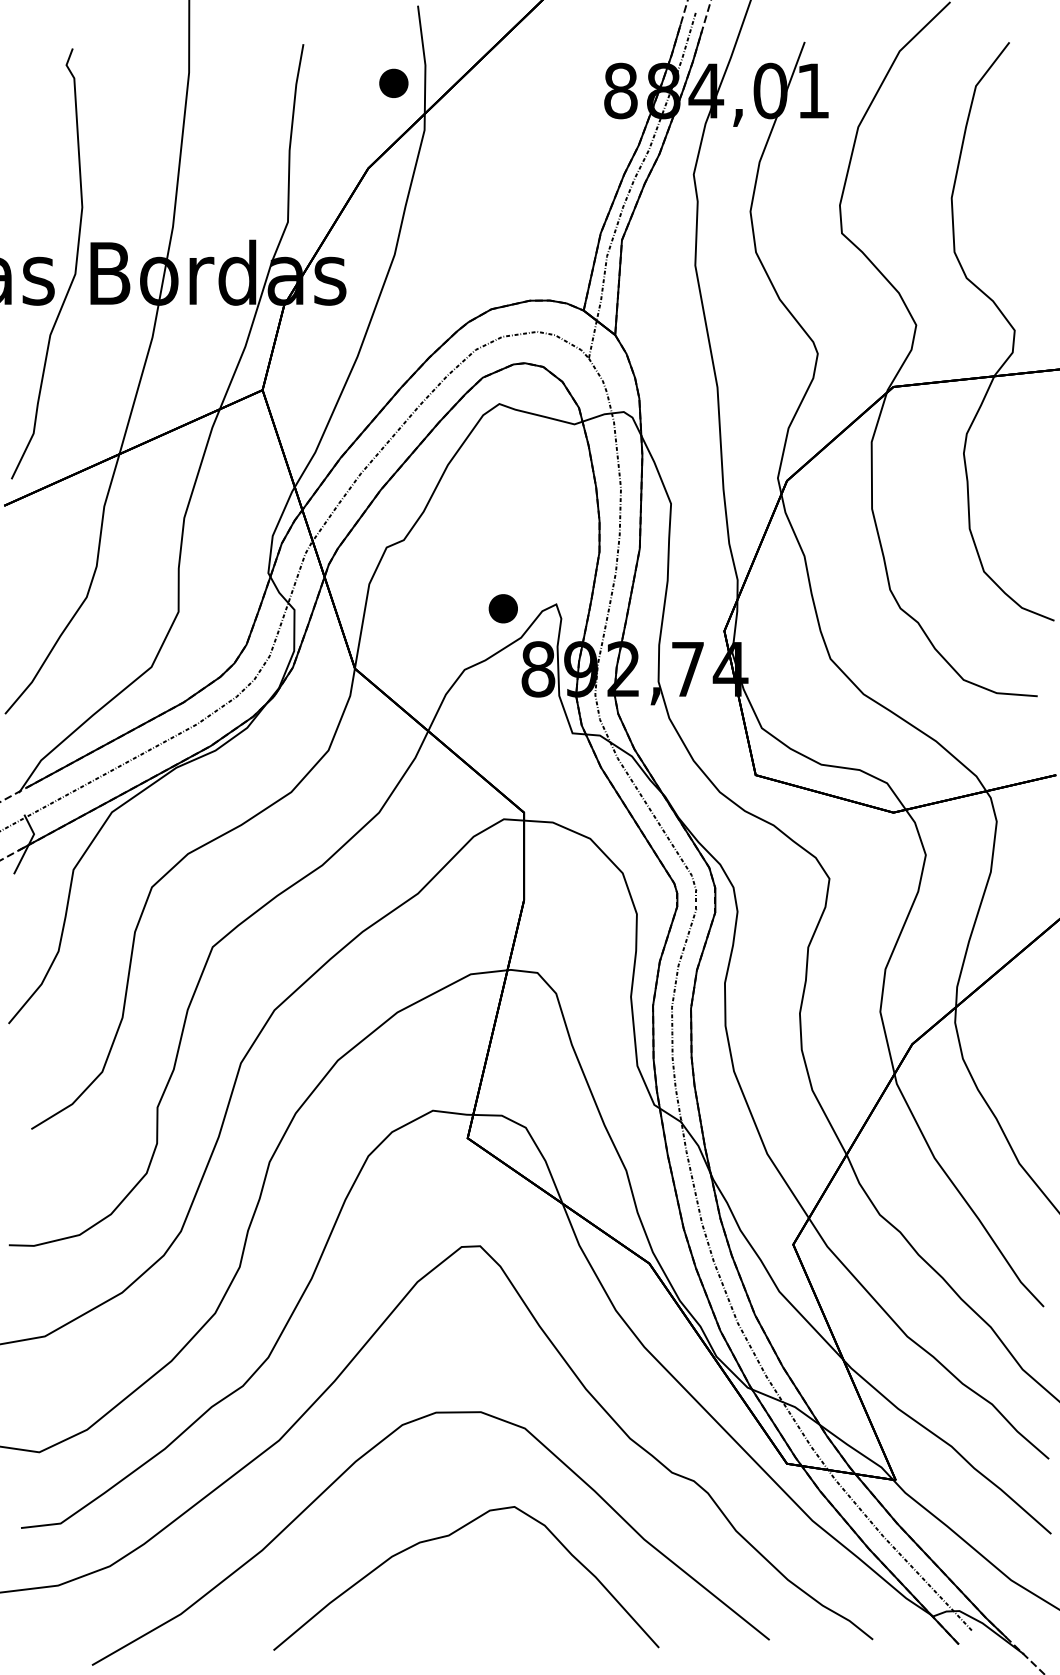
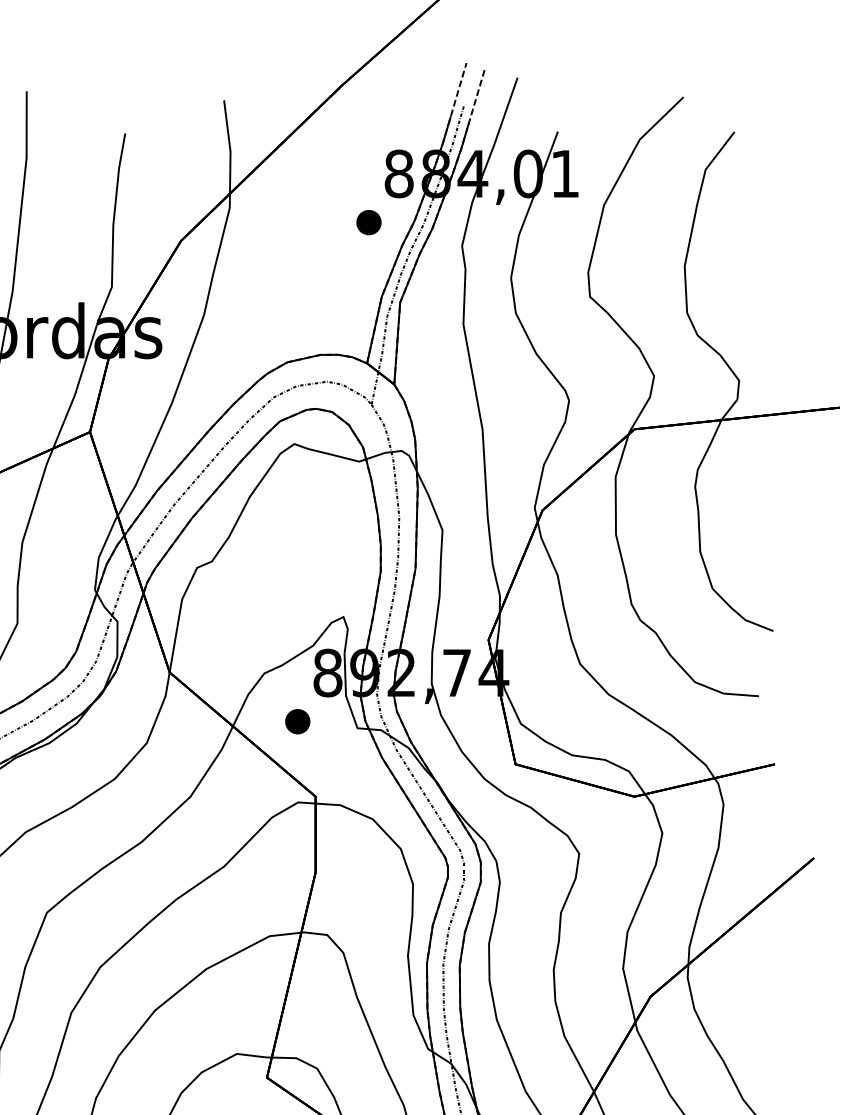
part: (393, 82) -> (368, 221), moved
part: (502, 608) -> (297, 721), moved

